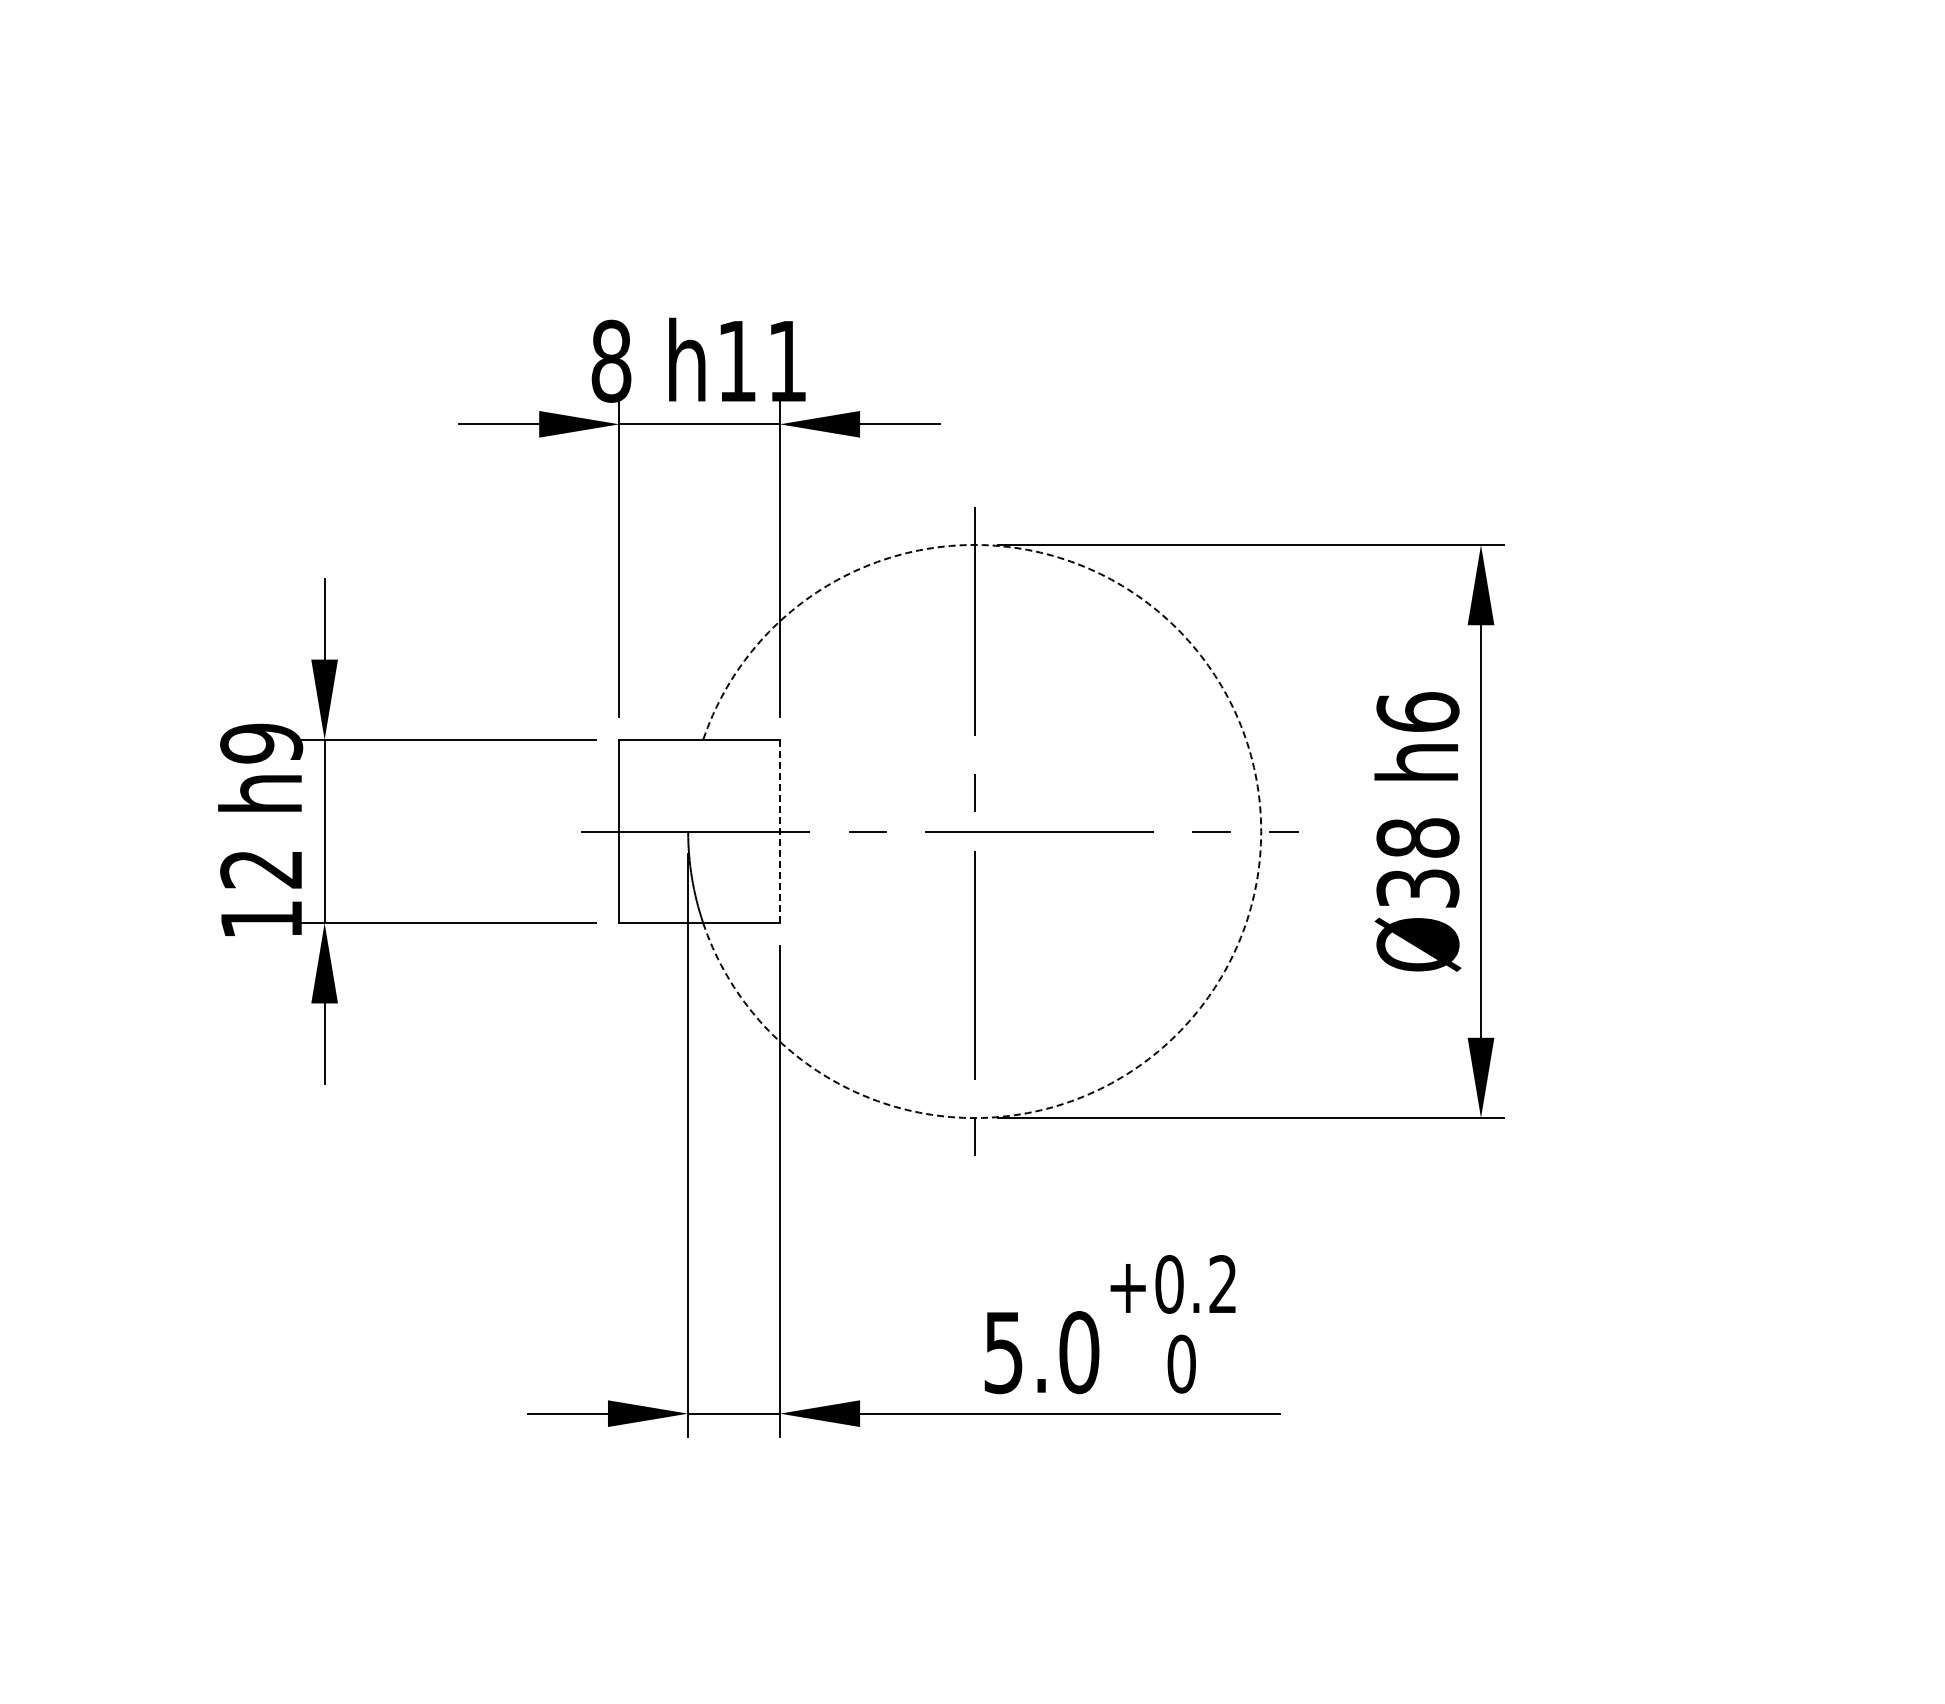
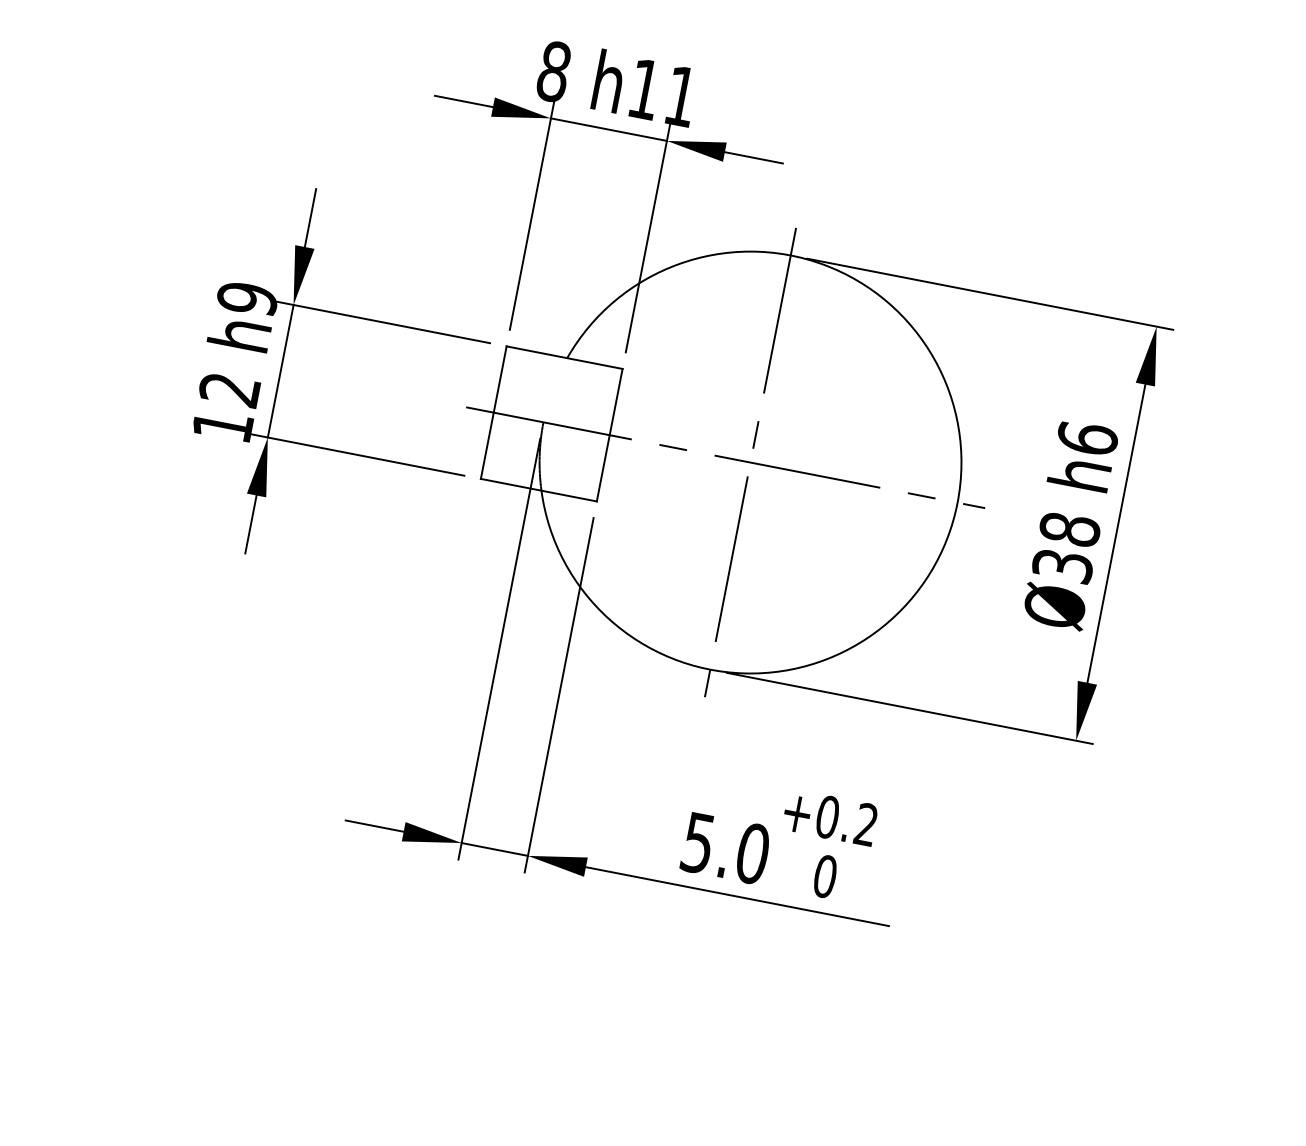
line: (779, 831) -> (609, 435), dashed -> solid
arc: (1261, 831) -> (957, 502), dashed -> solid

